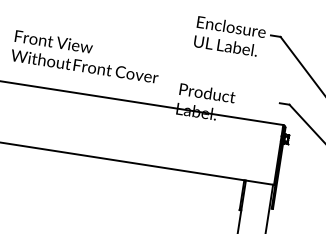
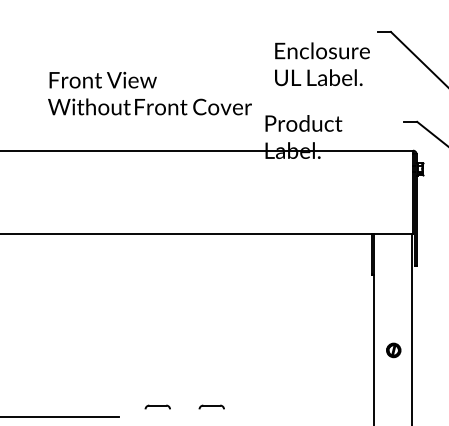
text: (230, 36) -> (322, 64), moved
text: (85, 56) -> (149, 93), moved

